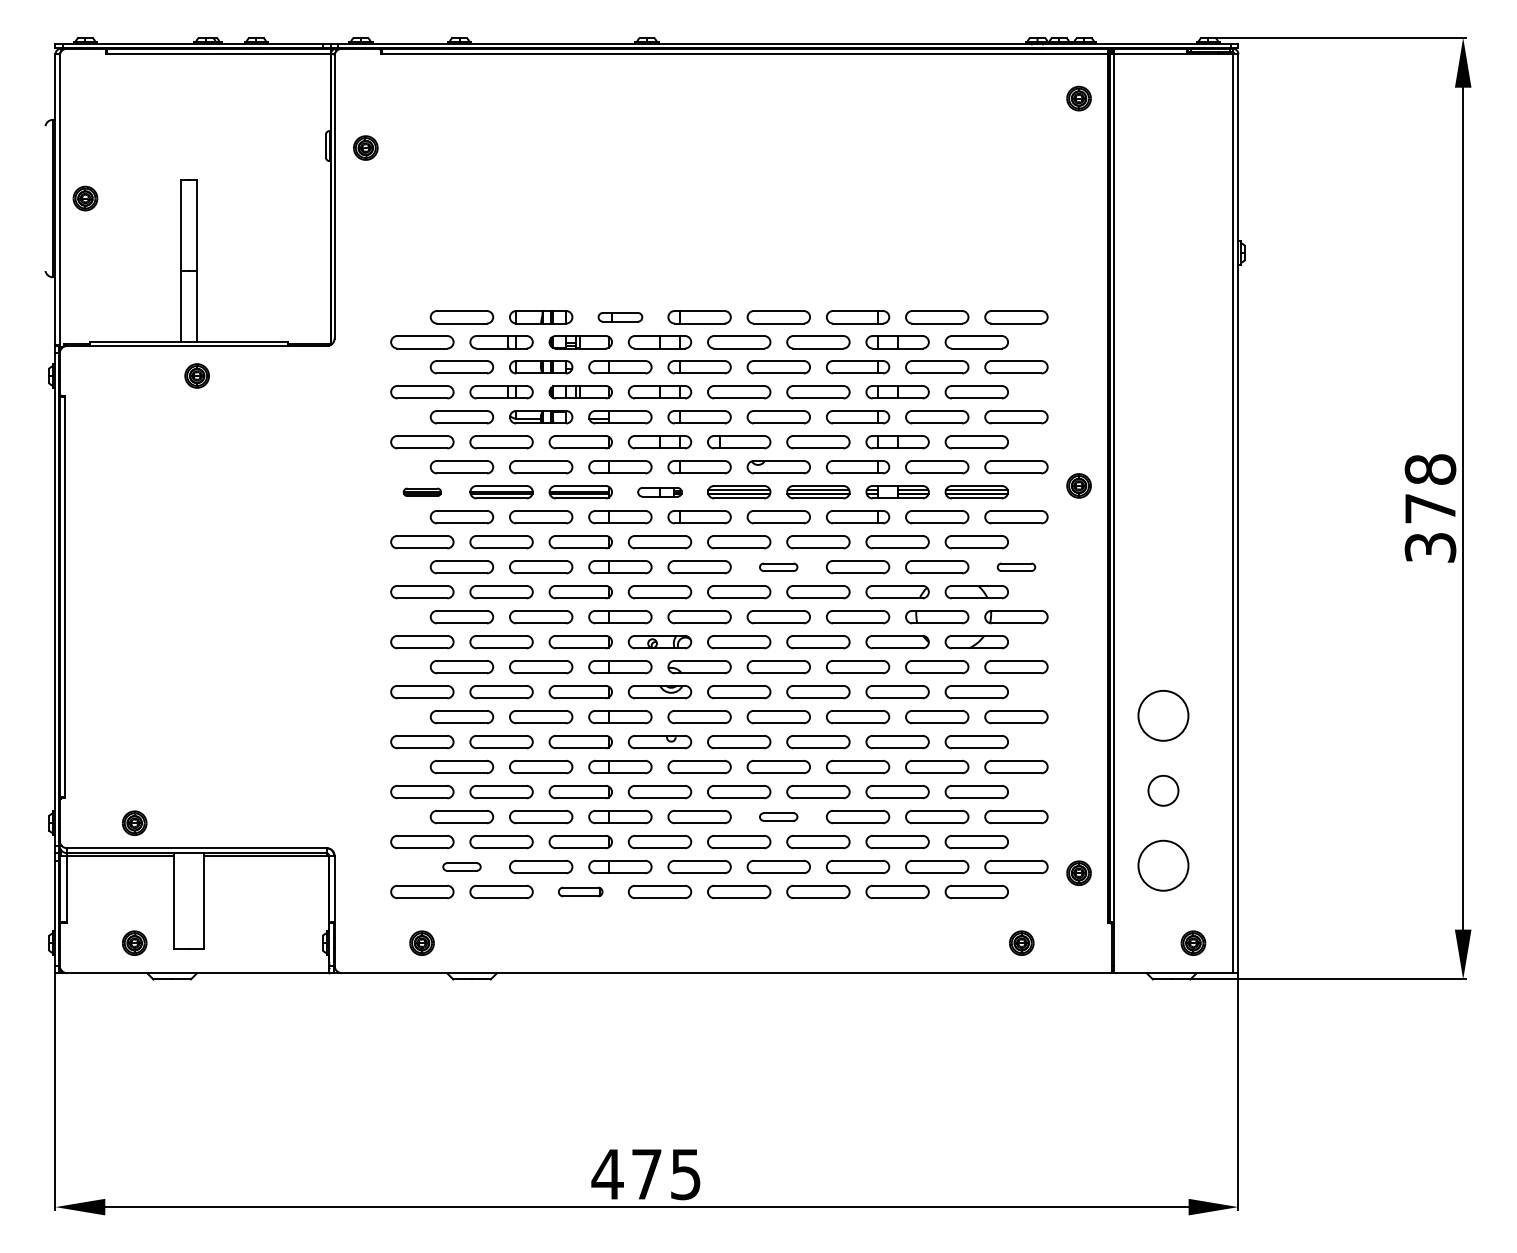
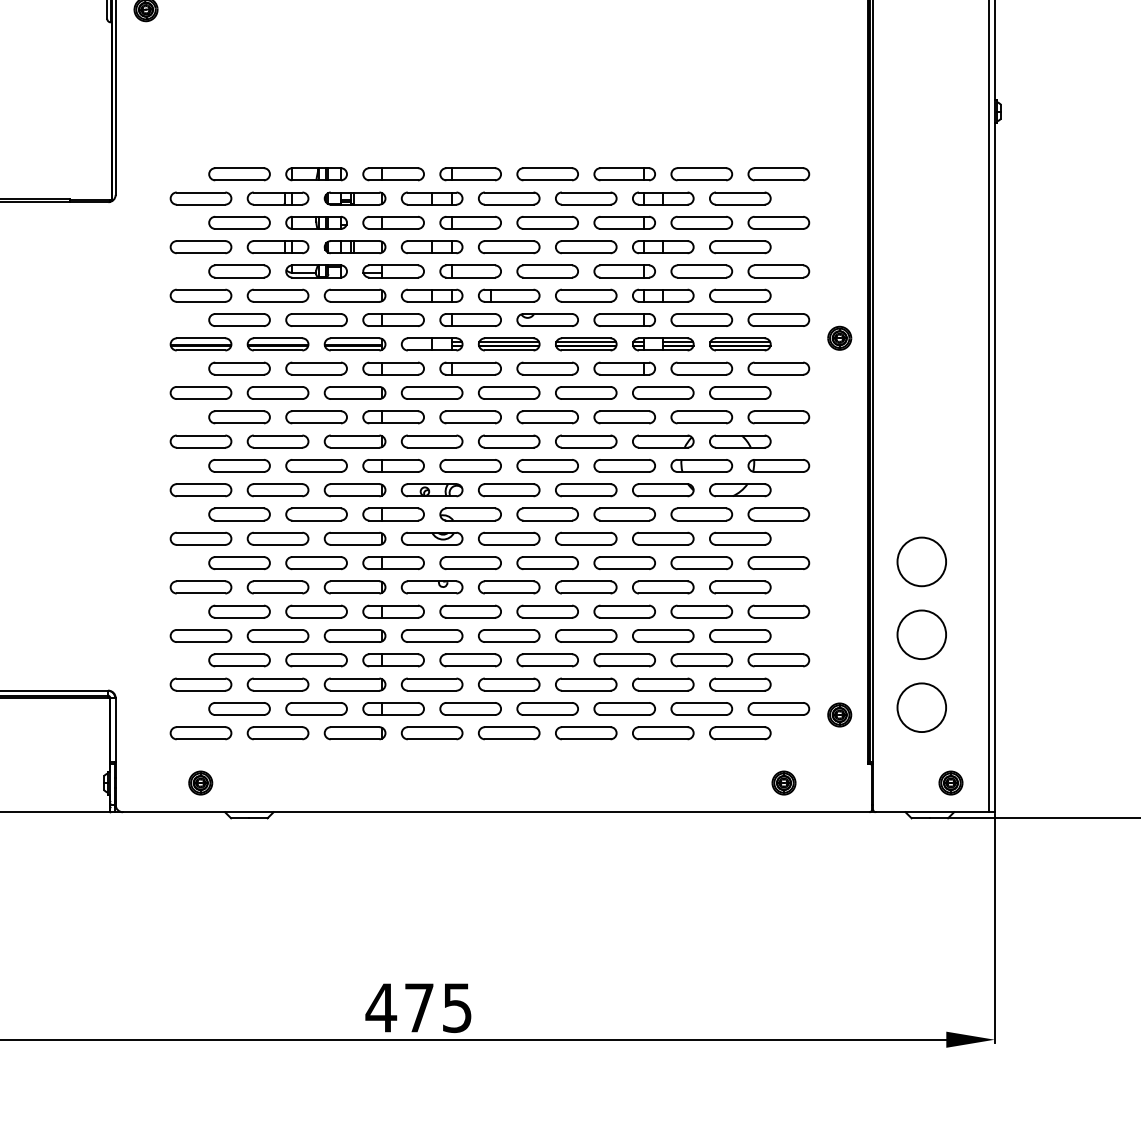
part: (620, 317) -> (393, 174), size x1.43
part: (422, 492) -> (201, 344), size x1.67
part: (659, 492) -> (431, 344), size x1.43
part: (778, 567) -> (547, 417), size x1.67
part: (1016, 567) -> (778, 417), size x1.67
circle: (1163, 790) -> (921, 634), size x1.67
part: (778, 816) -> (547, 659), size x1.67
part: (461, 866) -> (239, 708), size x1.67
part: (580, 891) -> (354, 732), size x1.43

